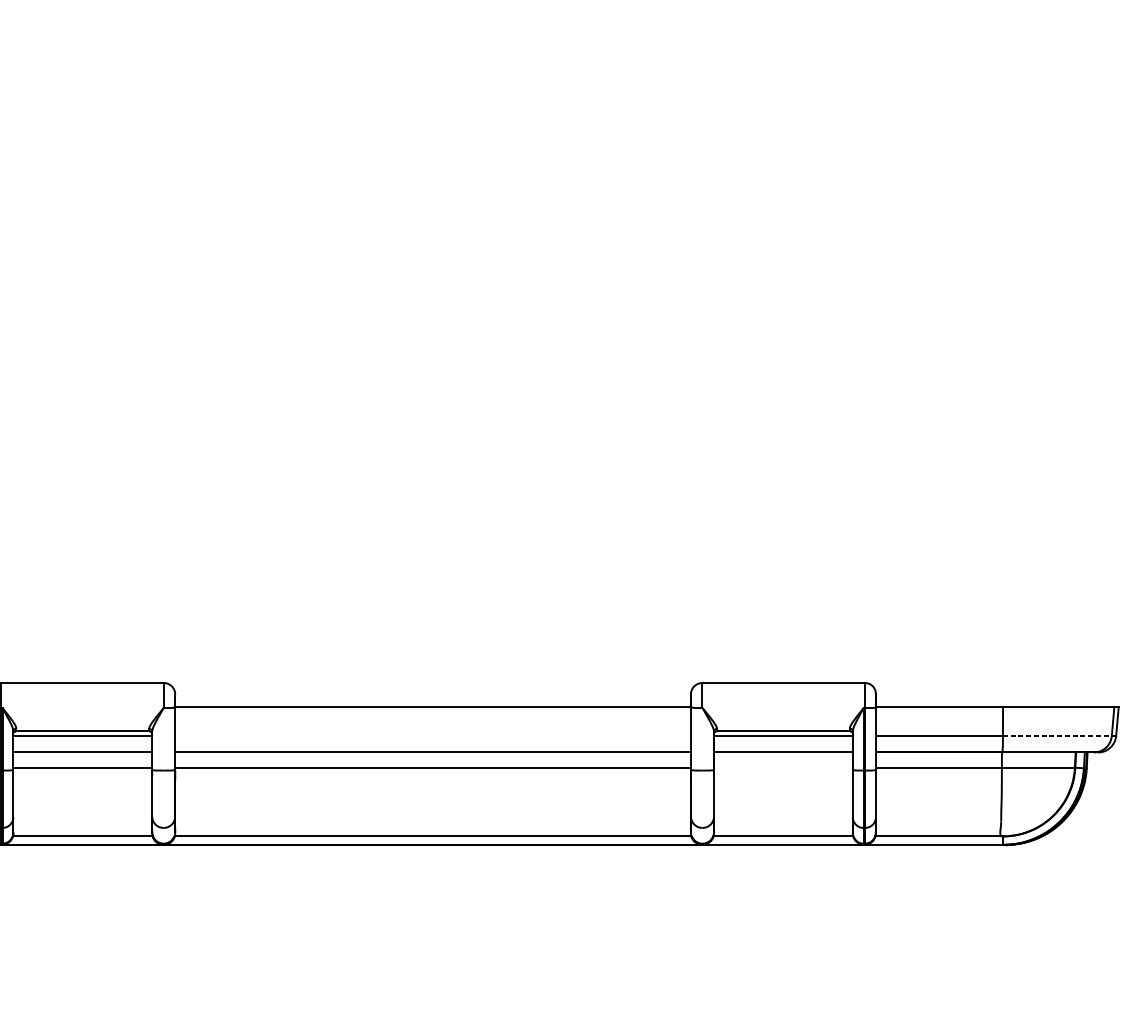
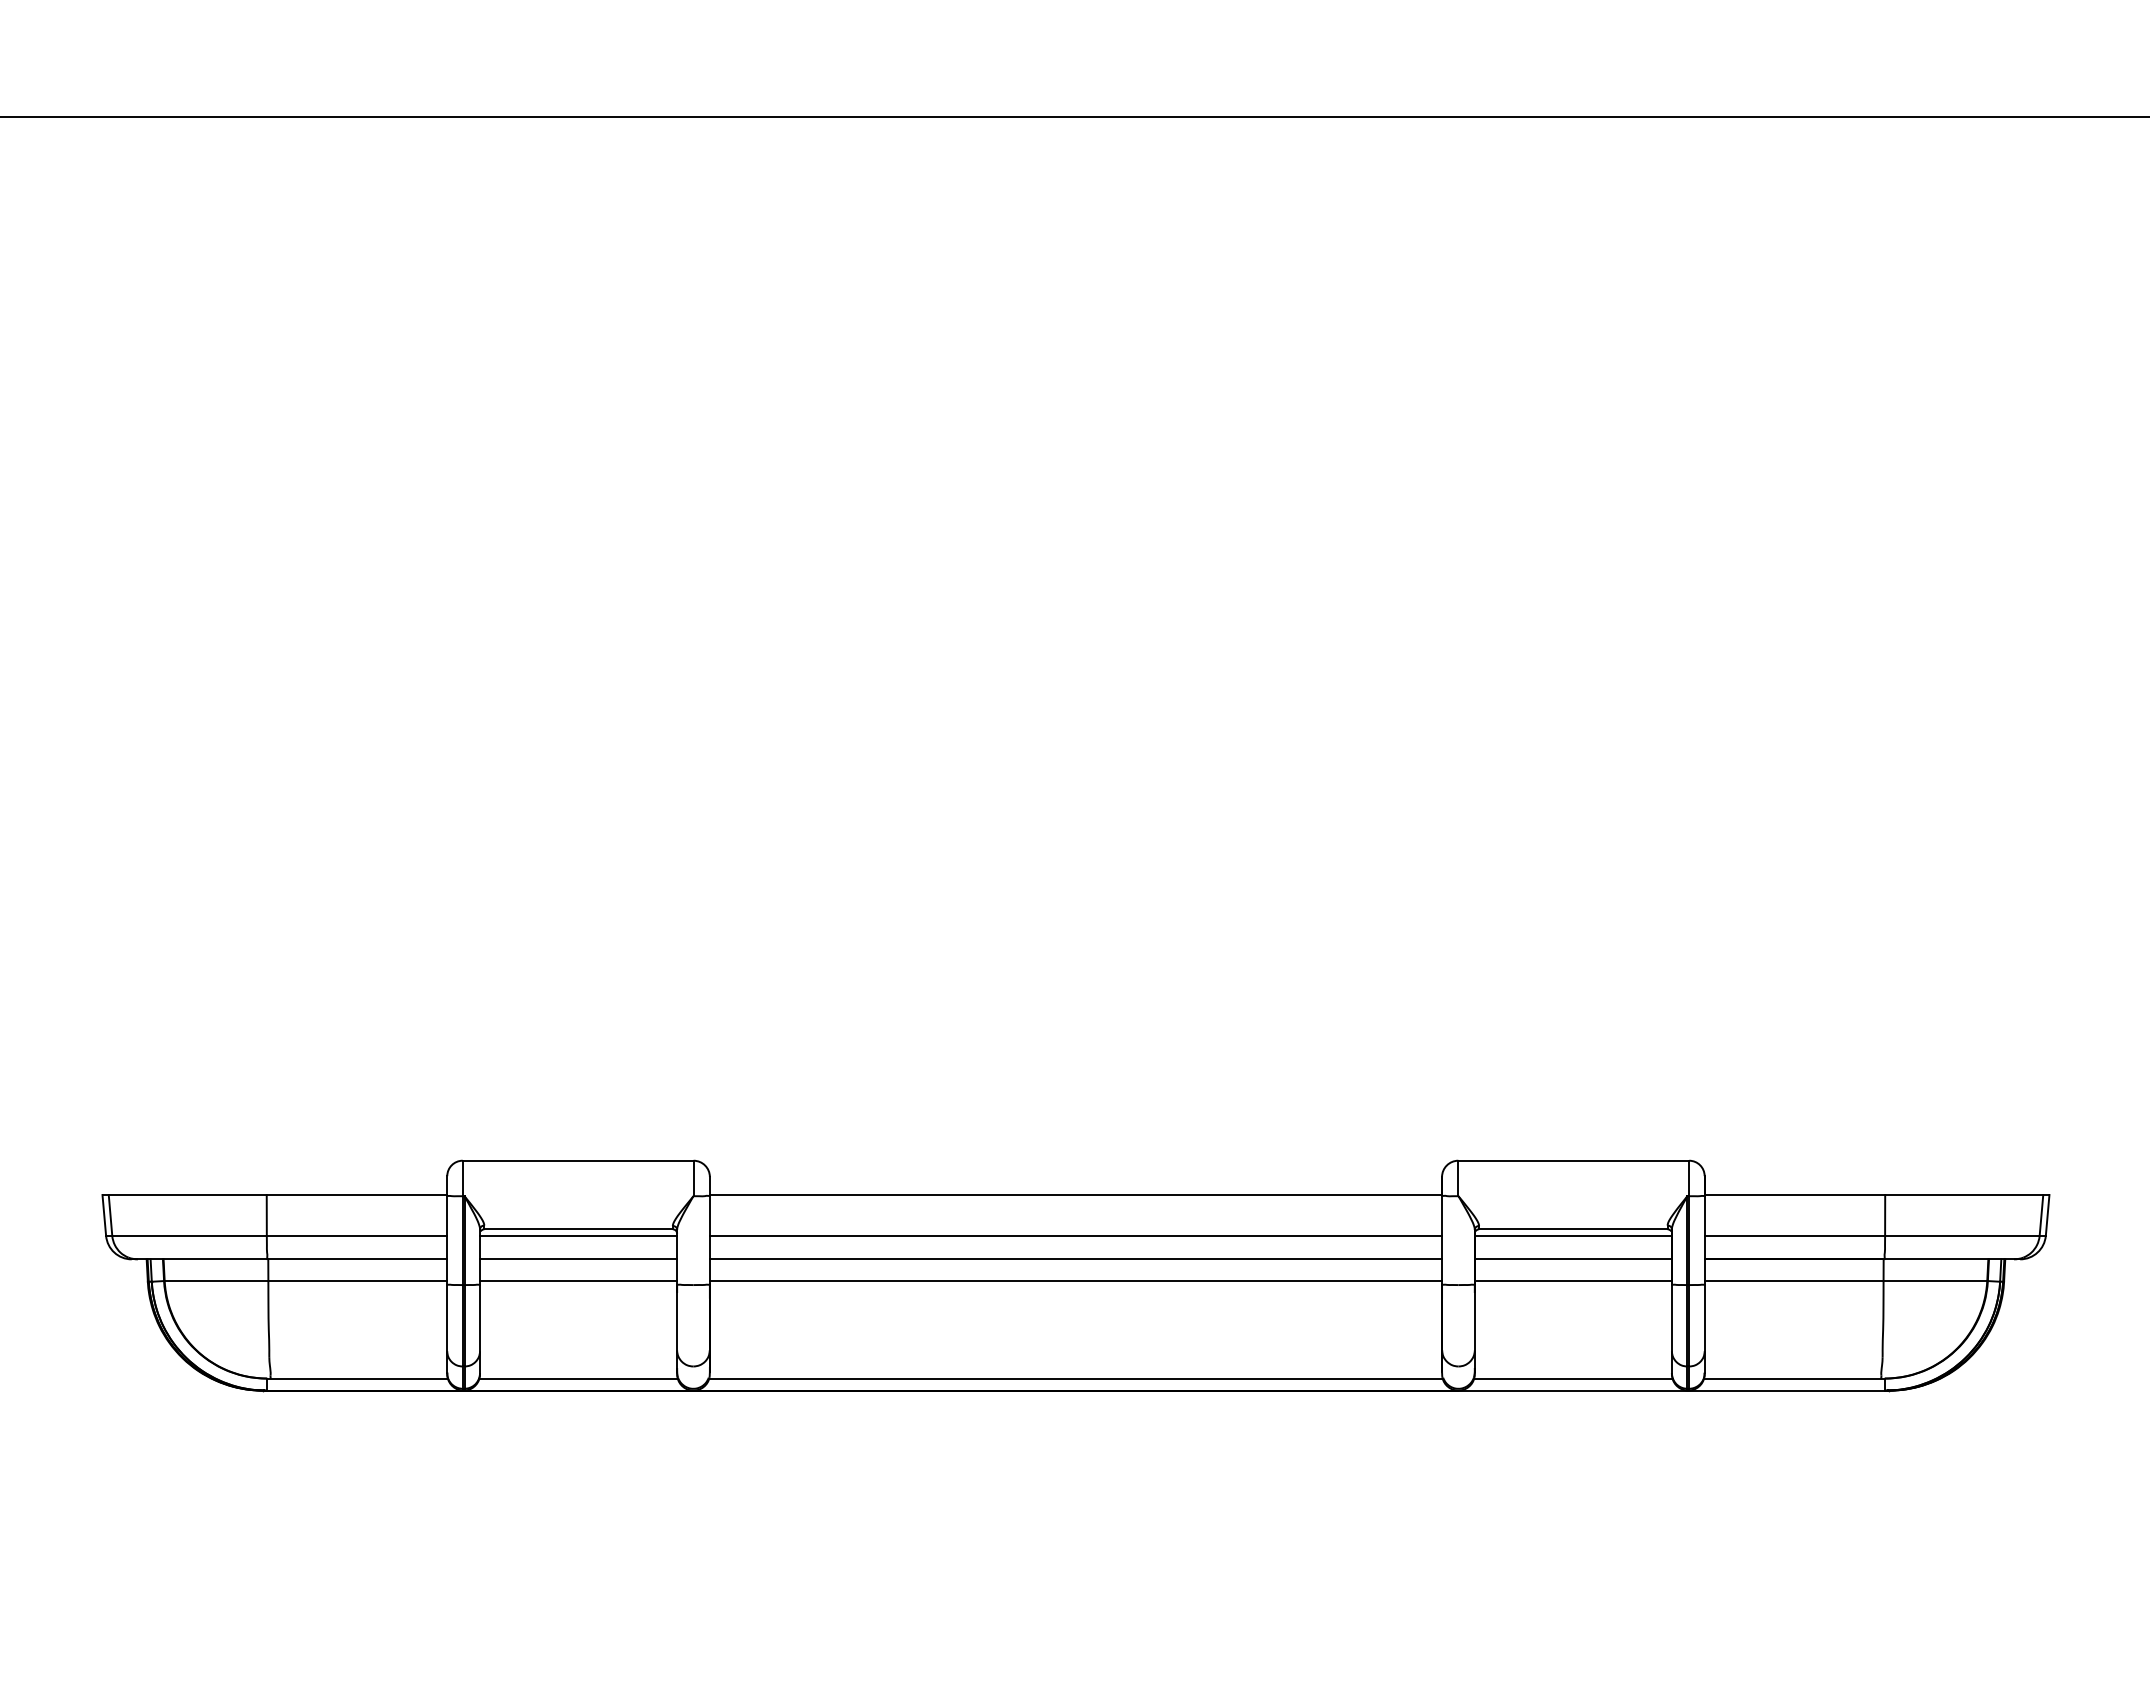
line: (432, 735) -> (1075, 1235), added
line: (1059, 735) -> (1965, 1235), dashed -> solid
line: (782, 768) -> (1572, 1281), added

